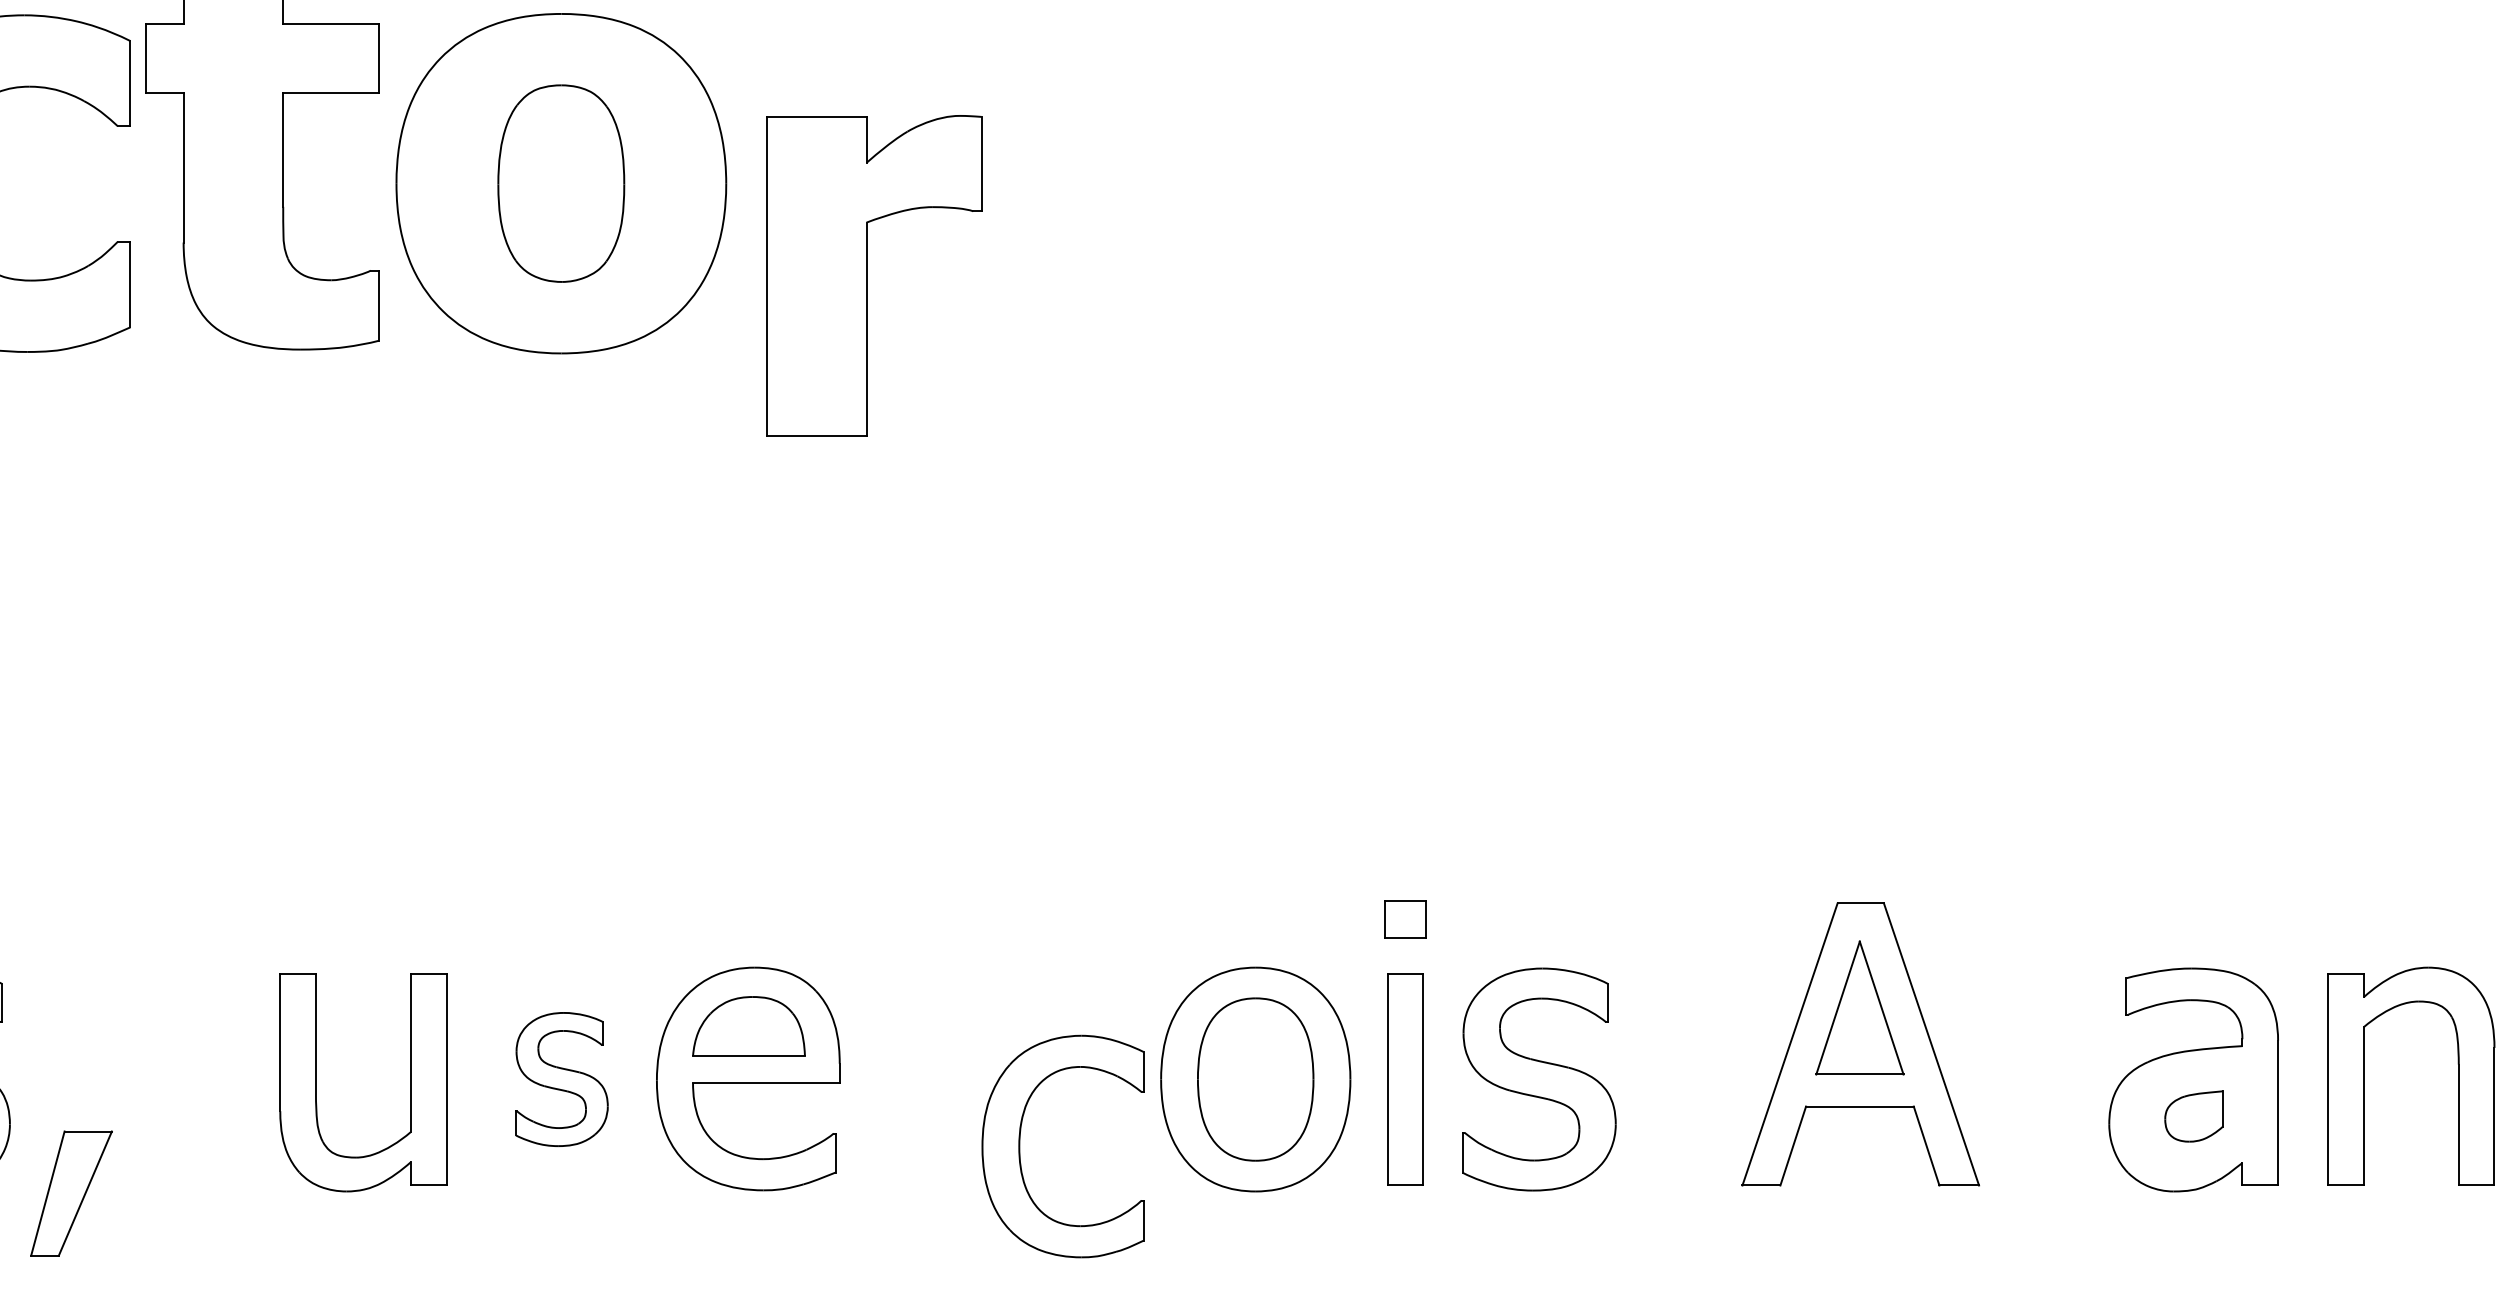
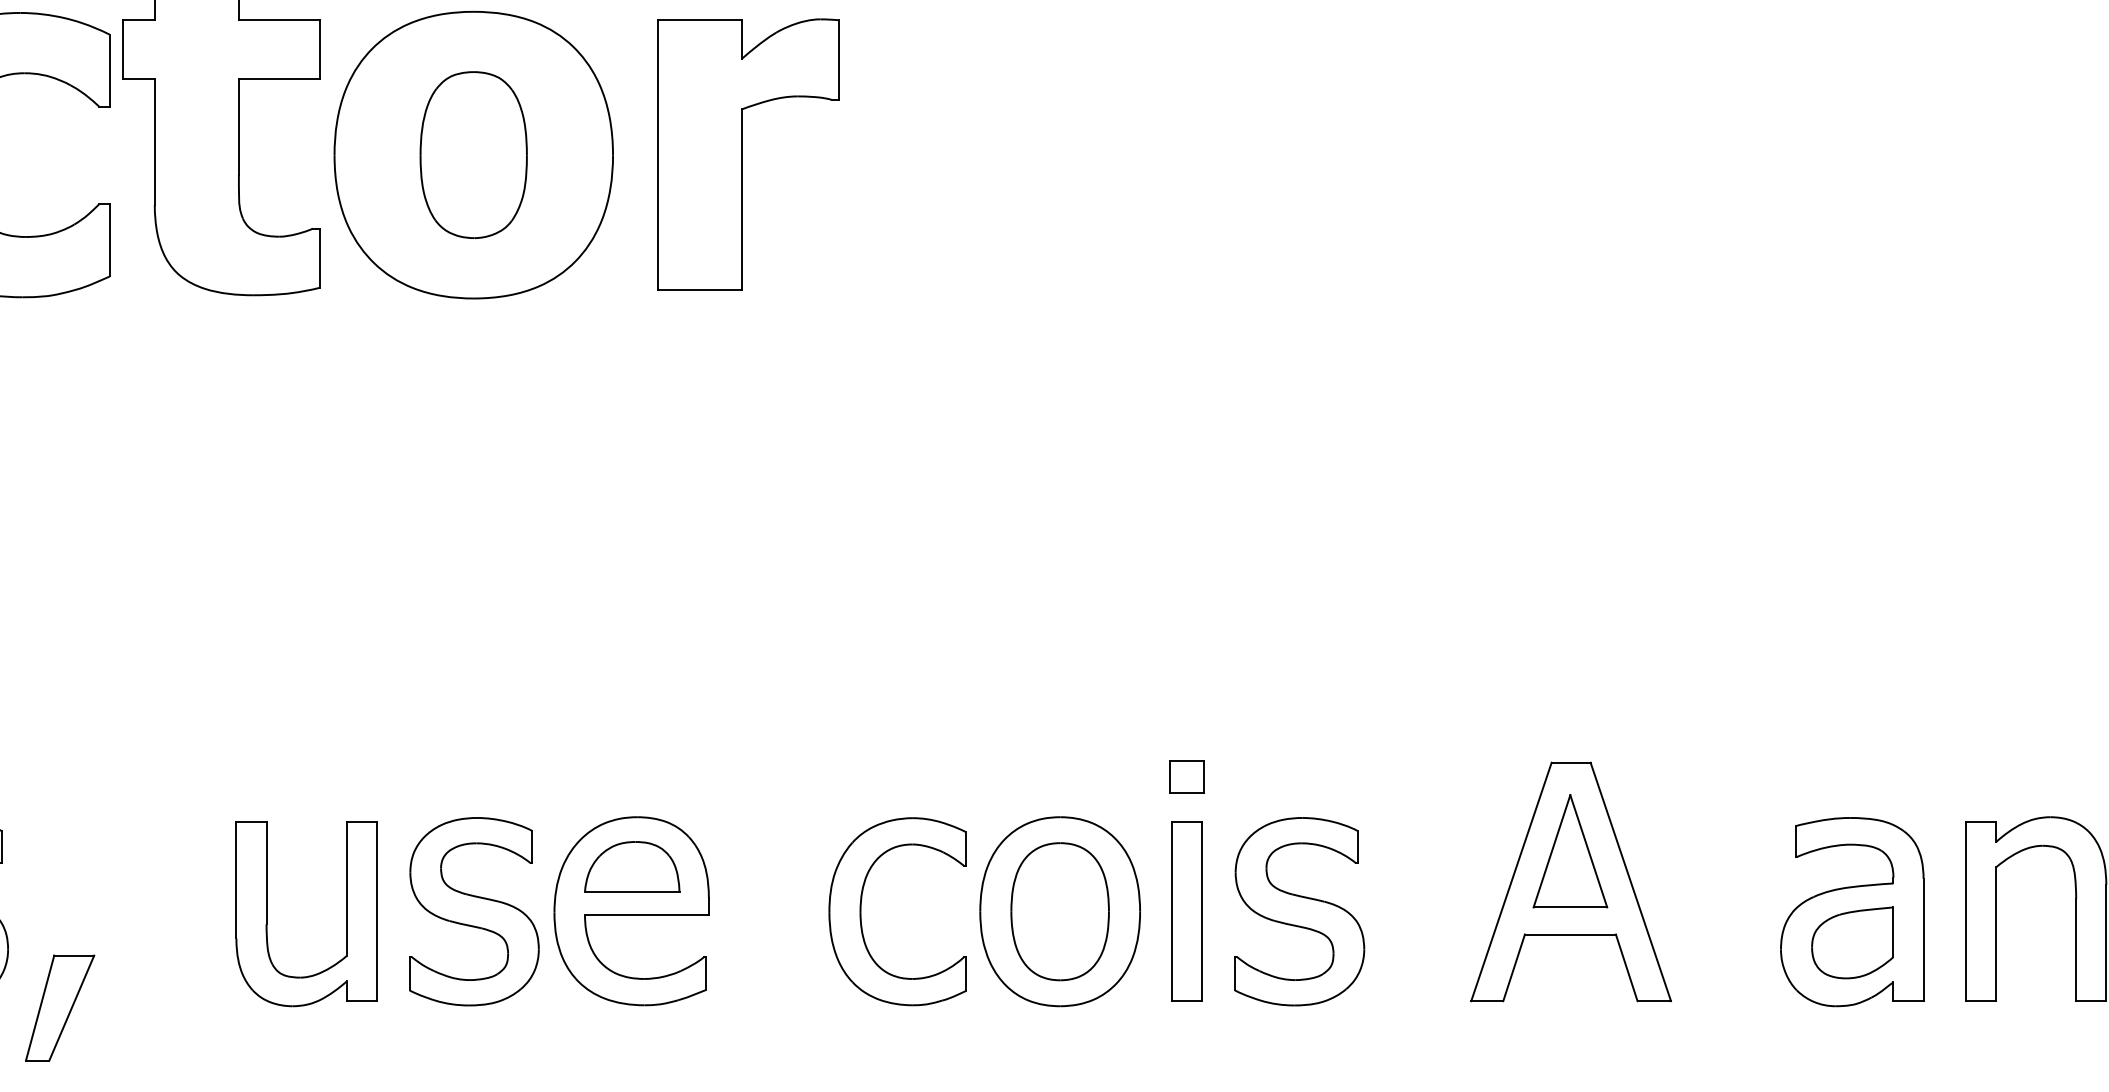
part: (867, 275) -> (742, 154), moved
part: (561, 1079) -> (473, 911), size x1.67
part: (2193, 1116) -> (1852, 942), size x1.67
part: (1020, 1146) -> (861, 911), moved

